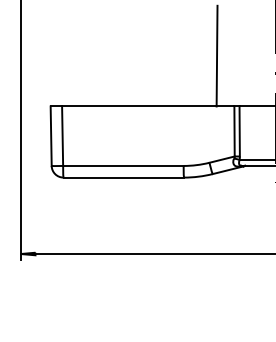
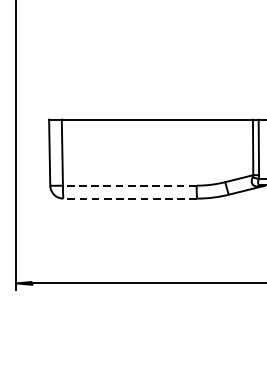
line: (216, 55) -> (233, 63), removed
line: (122, 165) -> (128, 185), solid -> dashed
line: (123, 177) -> (129, 198), solid -> dashed

